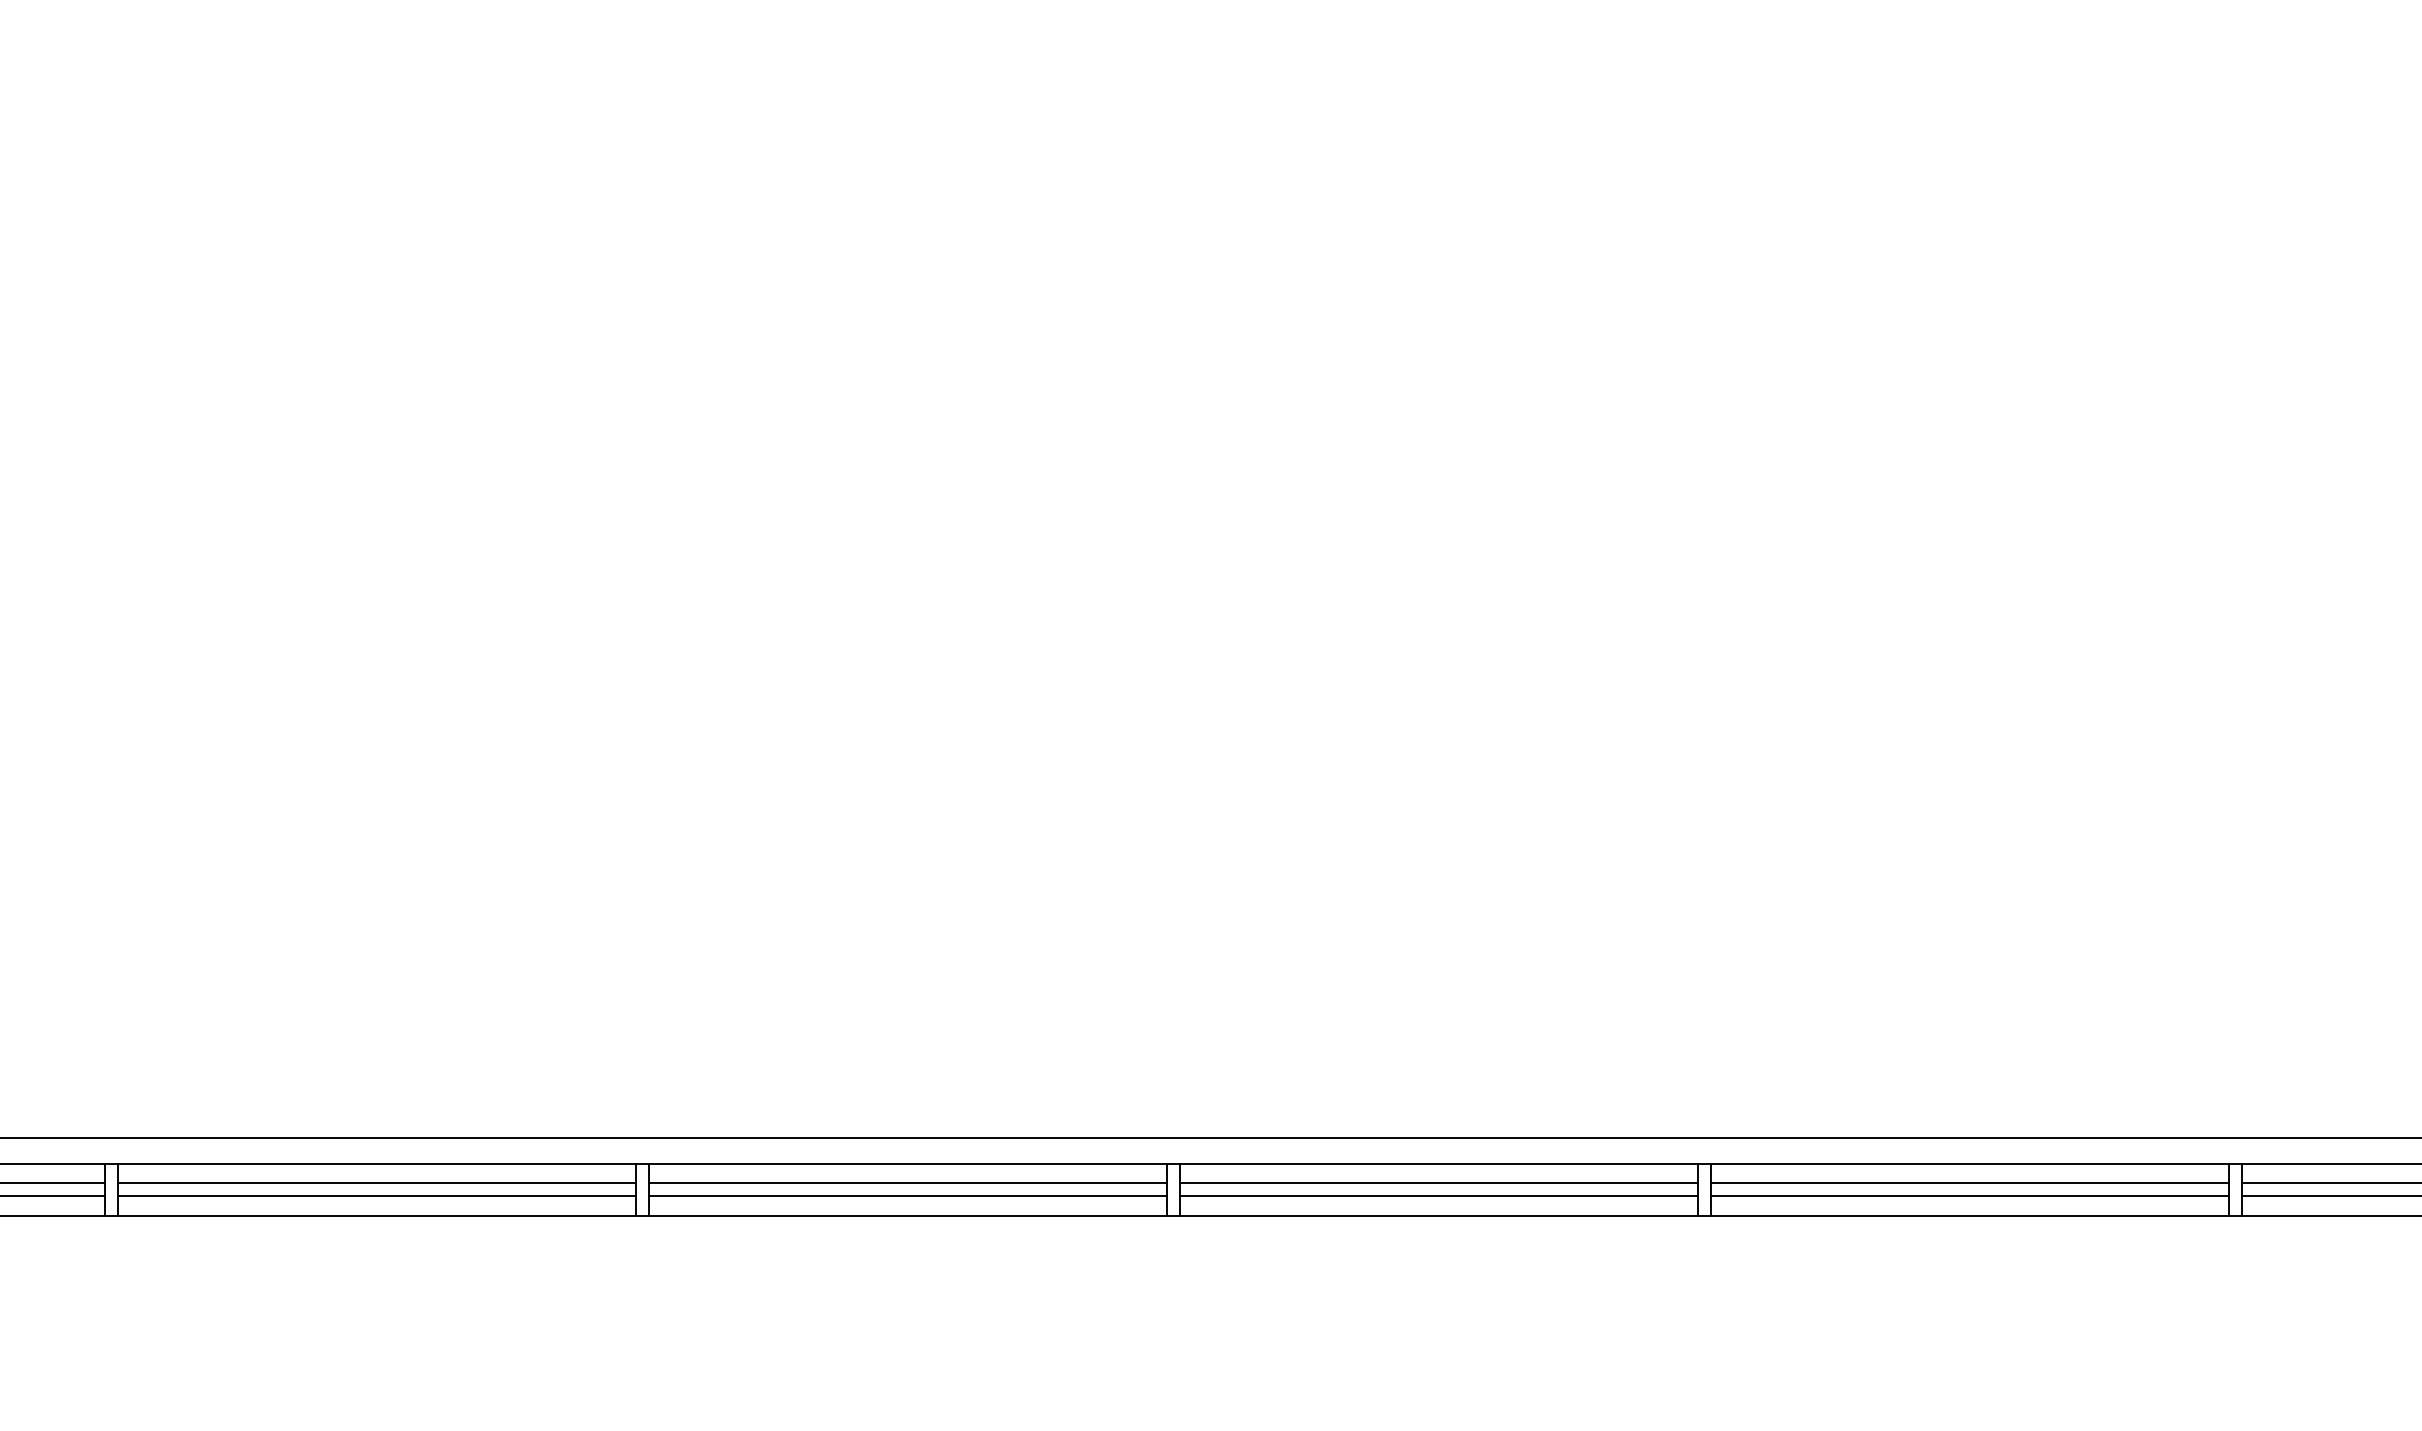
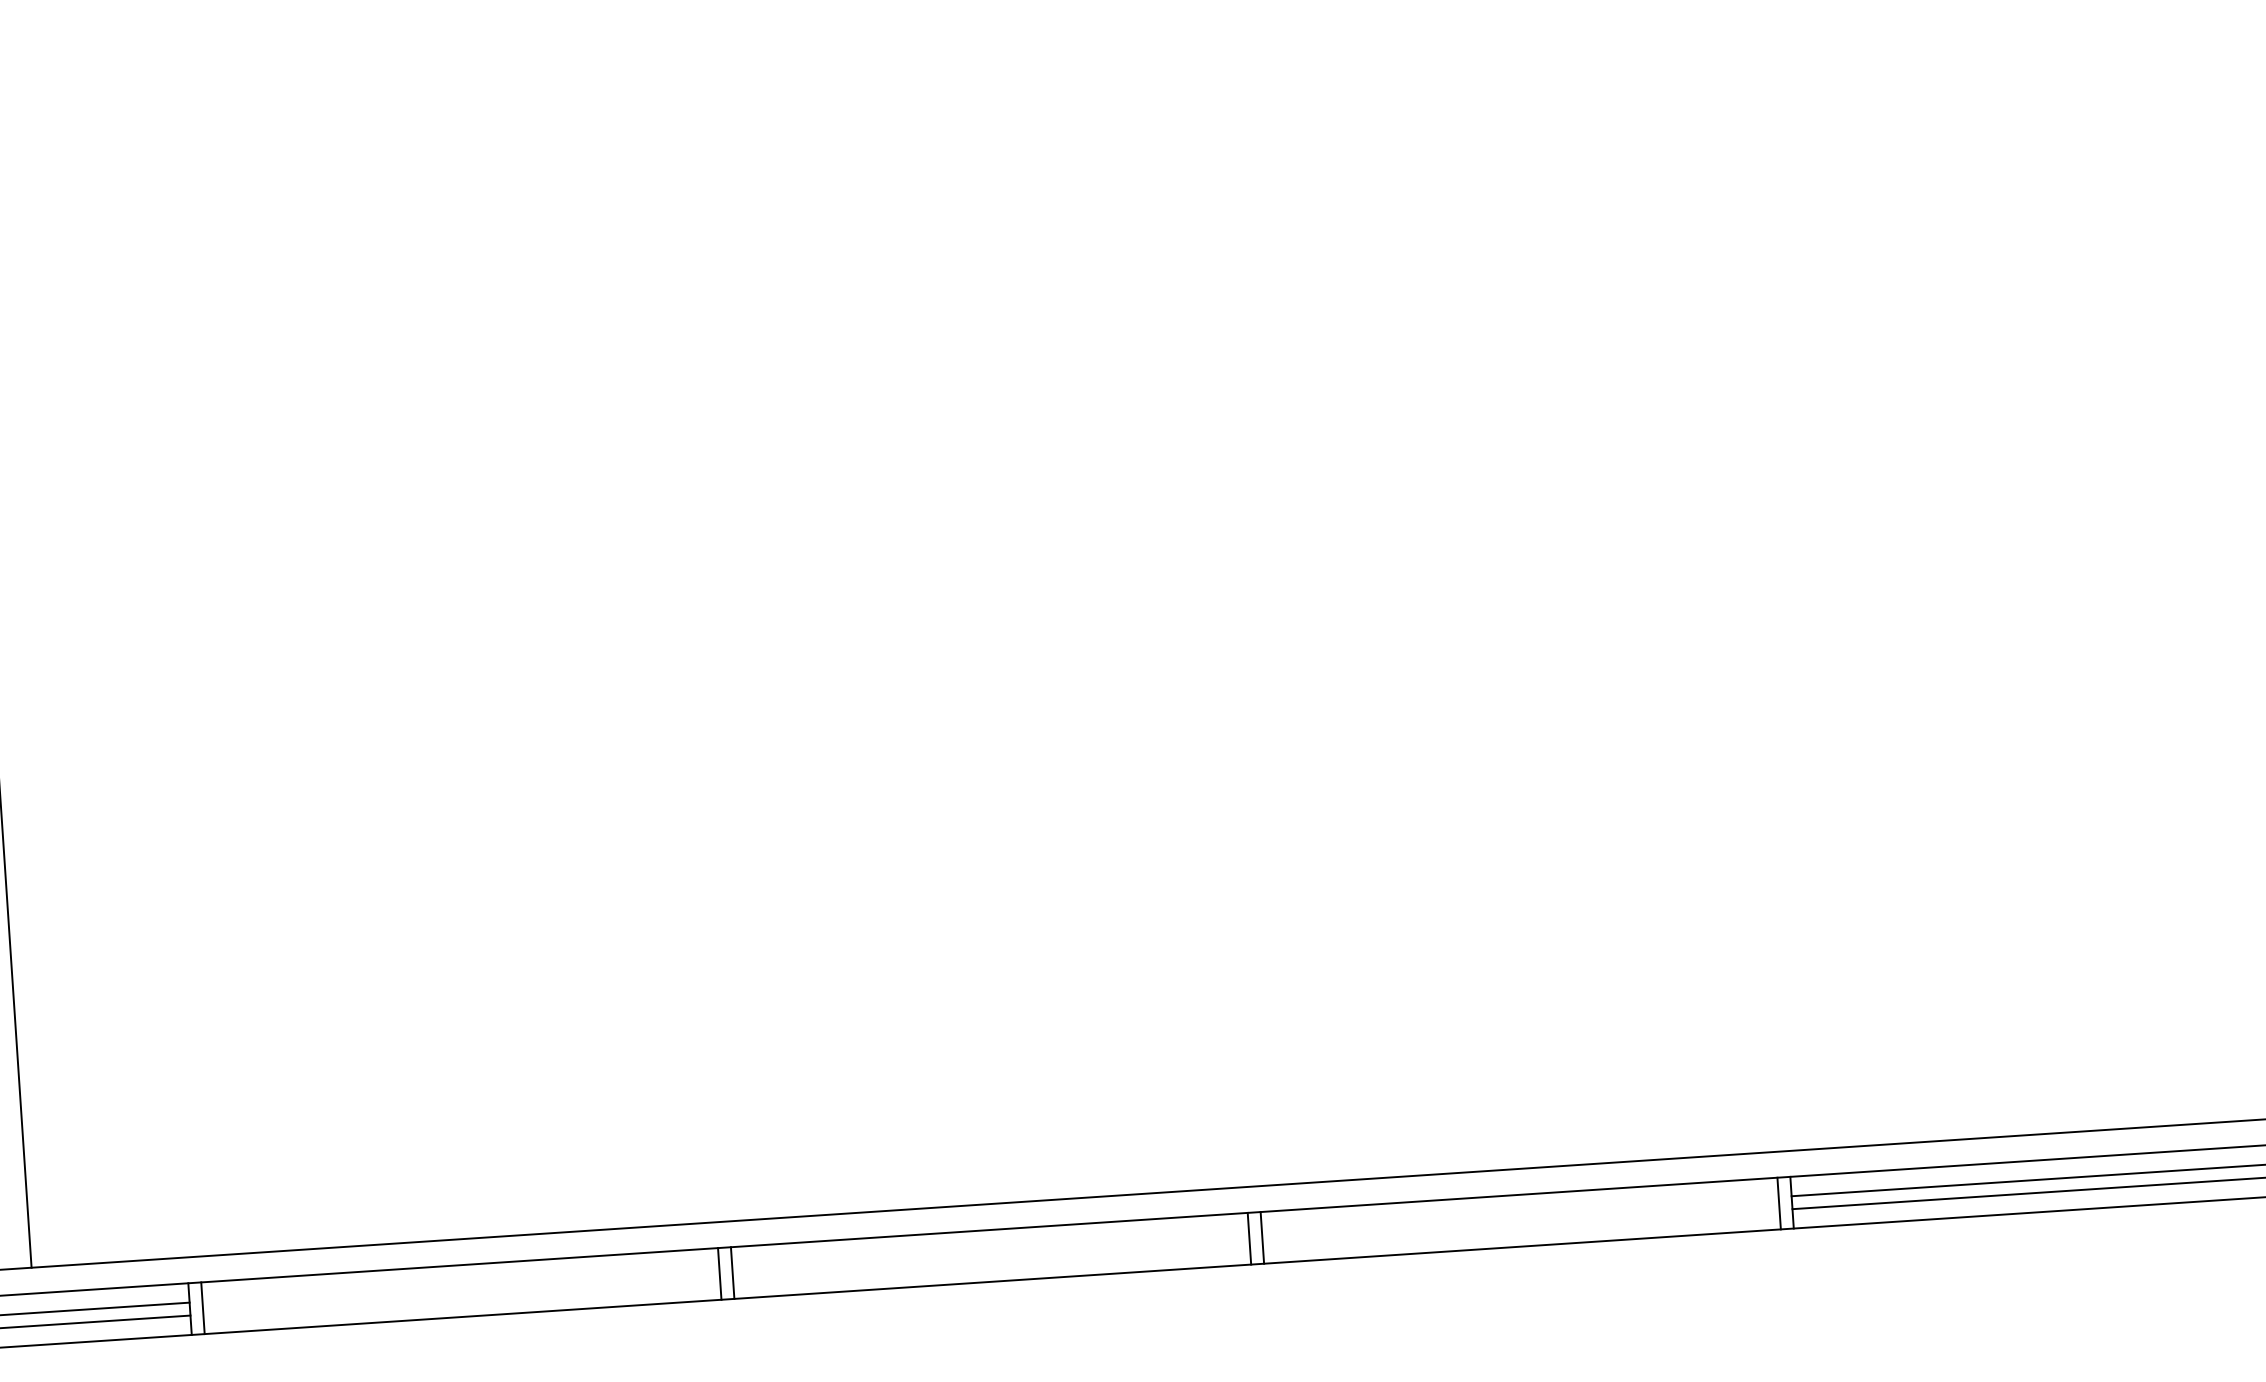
line: (377, 1183) -> (461, 1284), removed
line: (908, 1183) -> (990, 1249), removed
line: (1438, 1183) -> (1519, 1214), removed
line: (377, 1196) -> (461, 1297), removed
line: (908, 1196) -> (991, 1262), removed
line: (1438, 1196) -> (1520, 1227), removed

